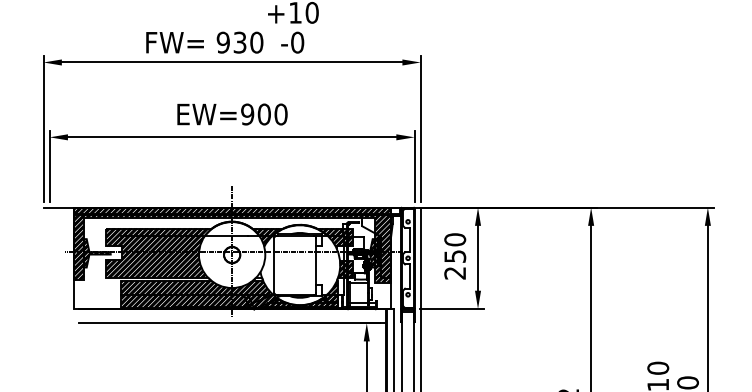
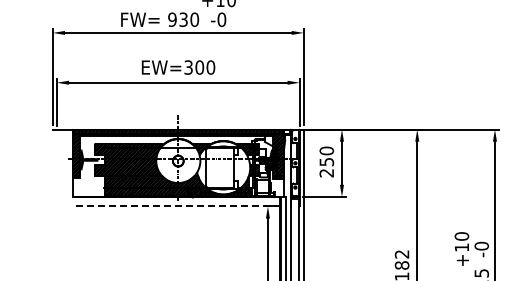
text: (247, 114) -> (188, 67), EW=900 -> EW=300
line: (232, 323) -> (178, 206), solid -> dashed

